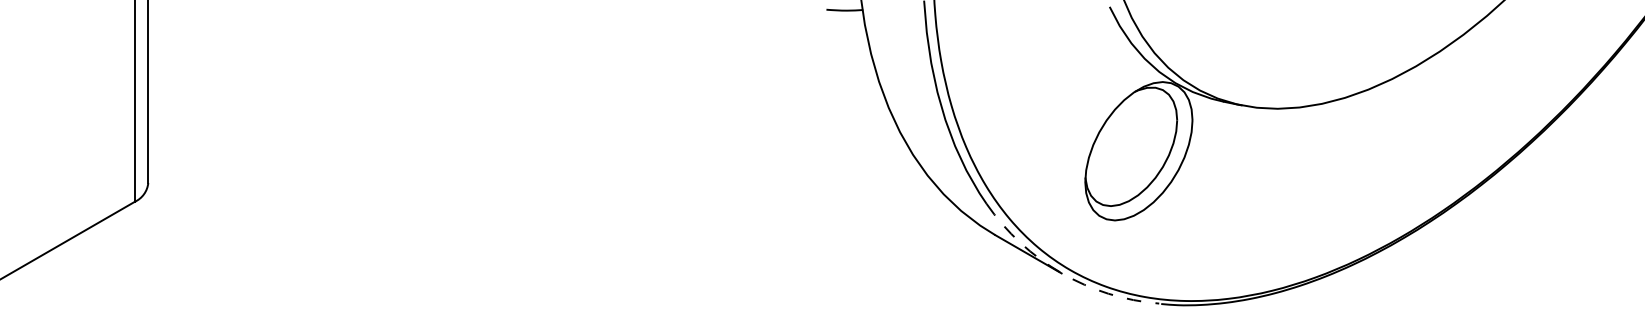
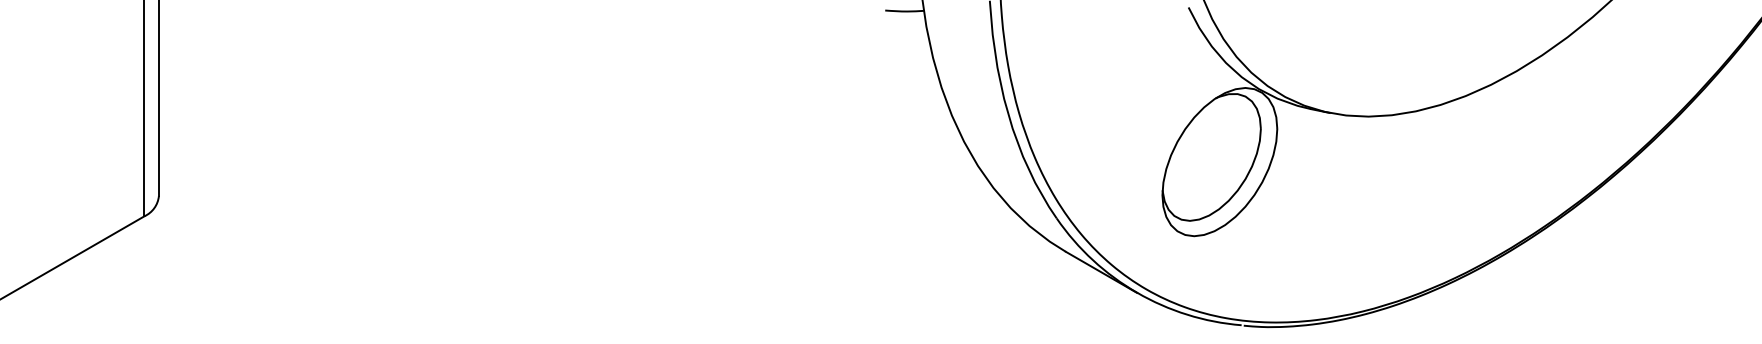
arc: (1061, 273) -> (1136, 293), dashed -> solid

